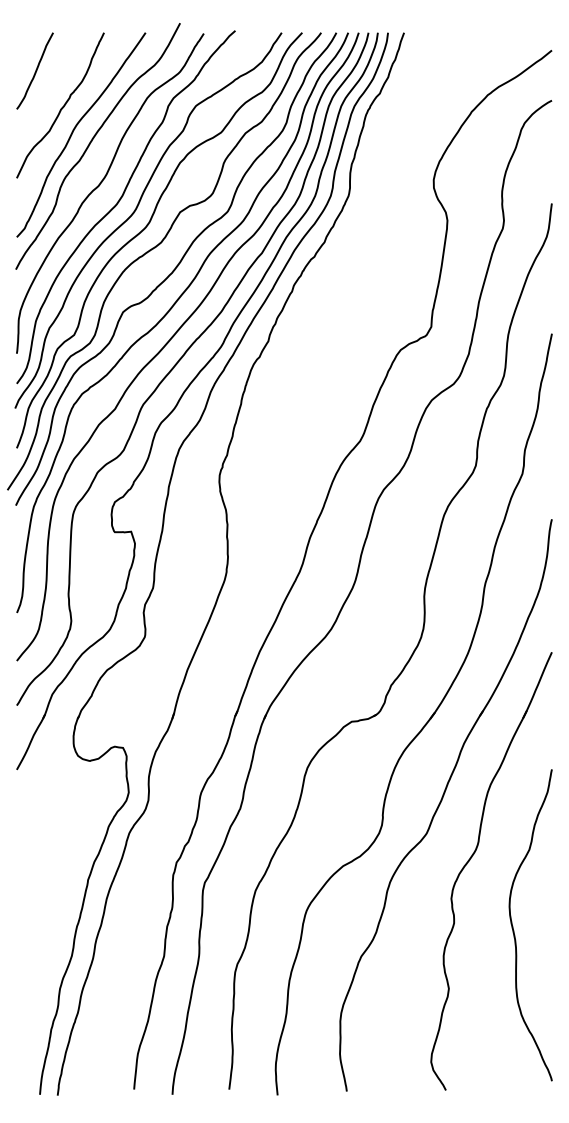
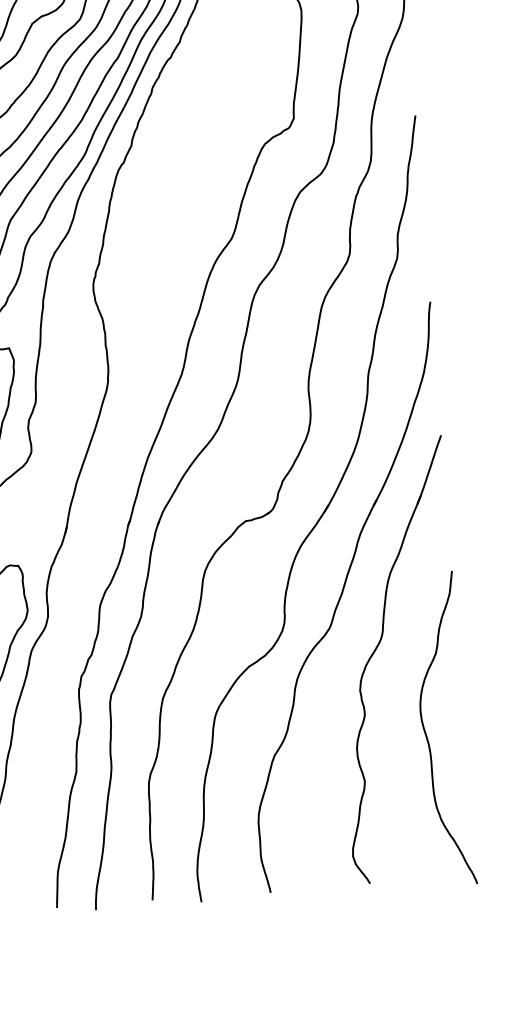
curve: (514, 930) -> (427, 735), moved

